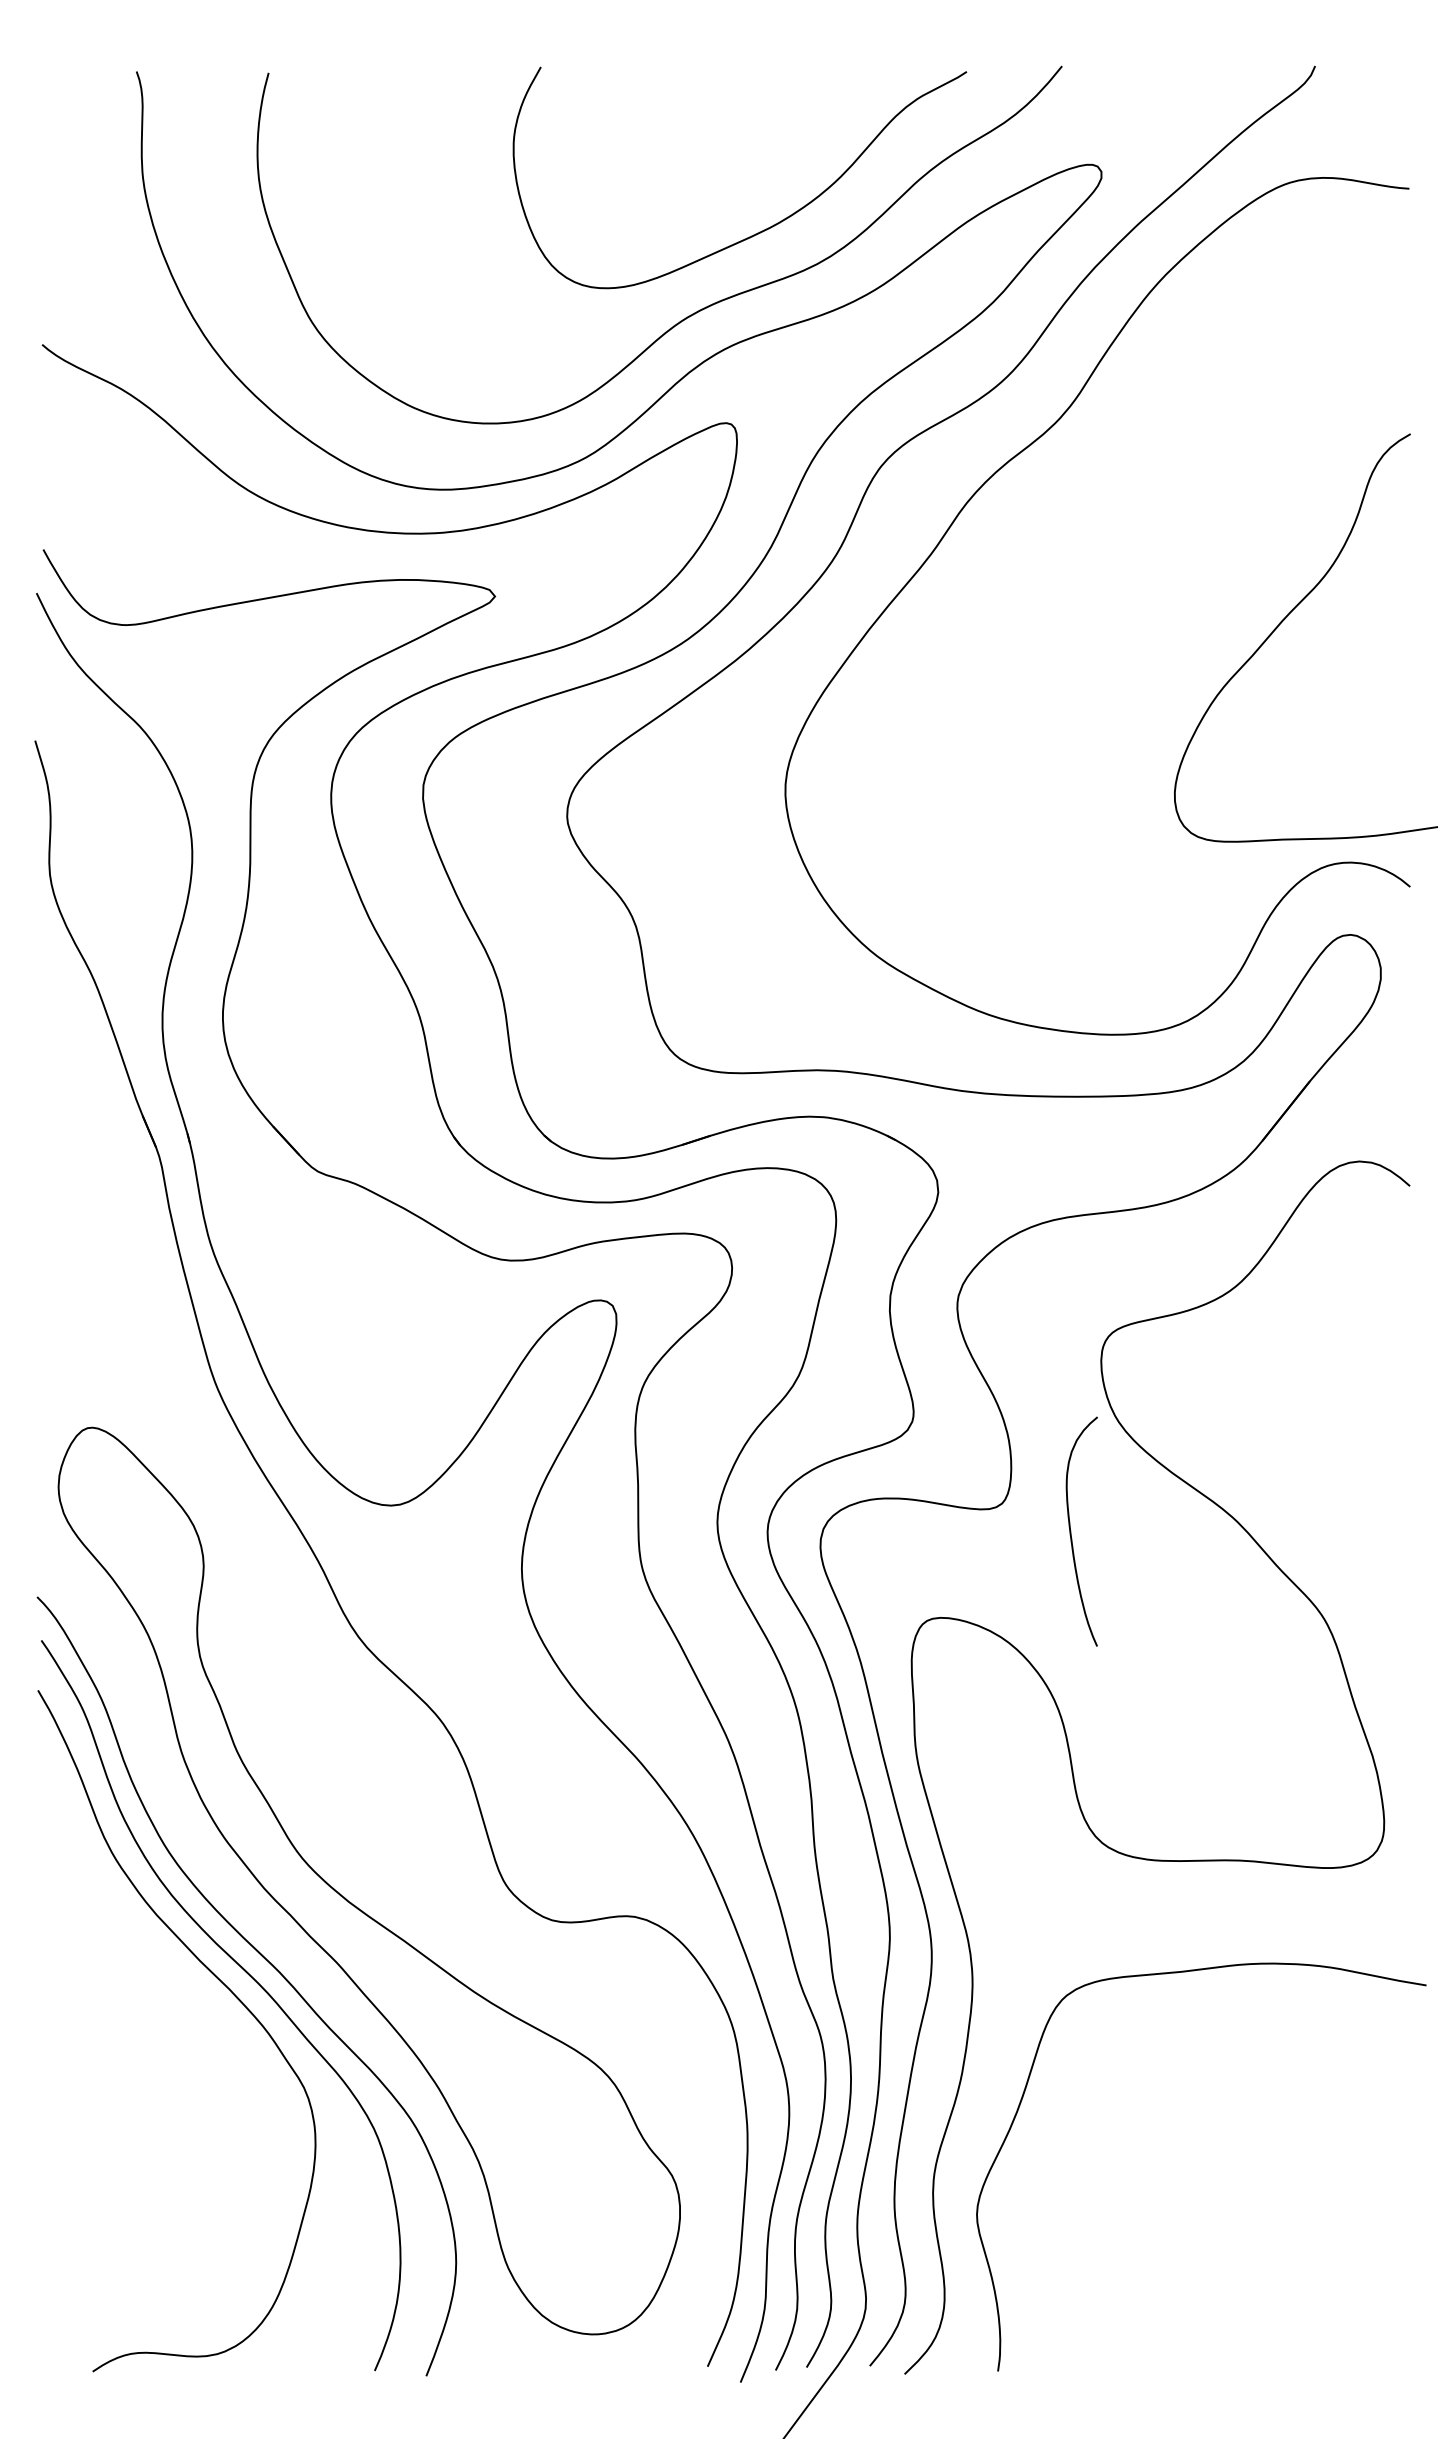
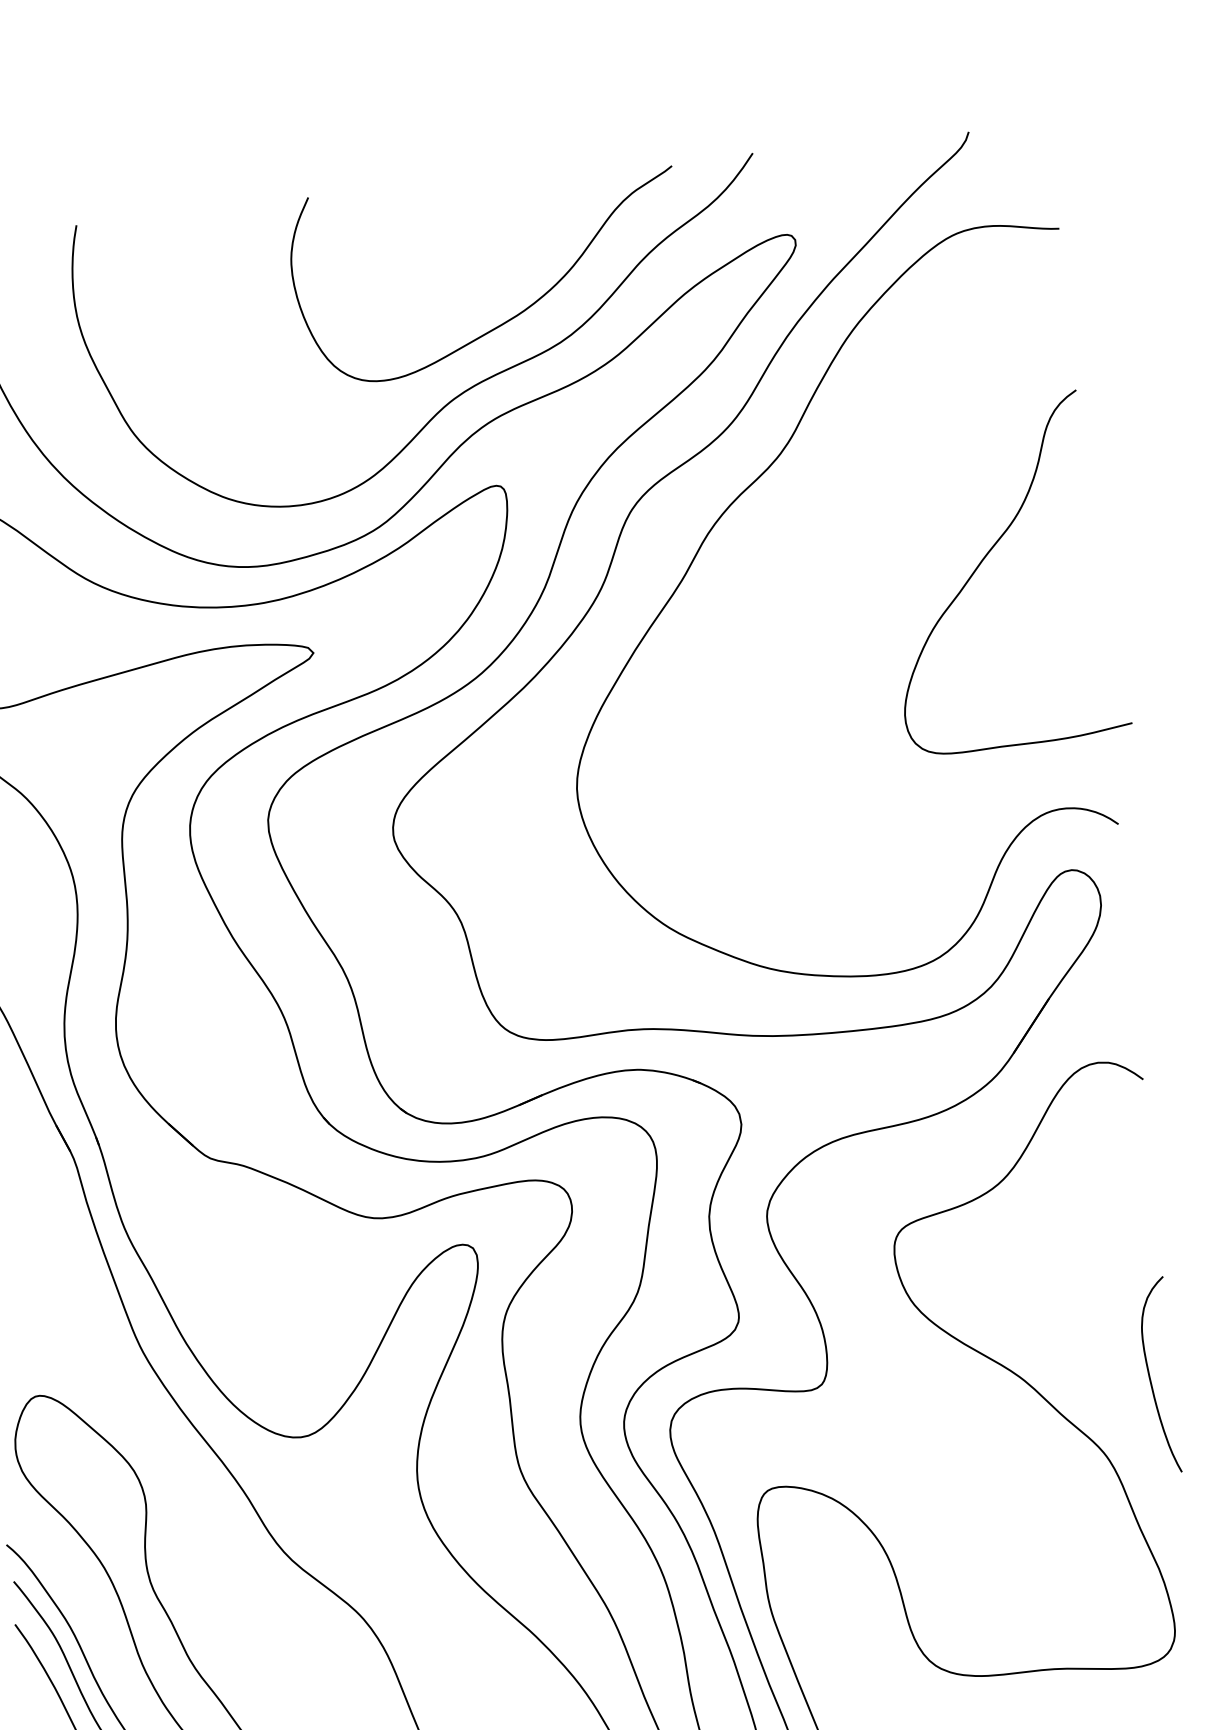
curve: (1286, 618) -> (985, 557), moved
curve: (1071, 1531) -> (1150, 1376), moved

